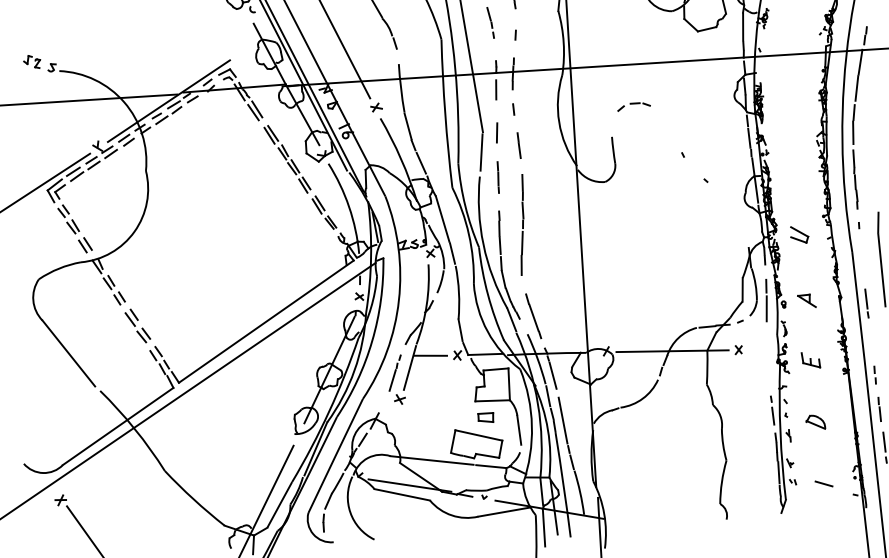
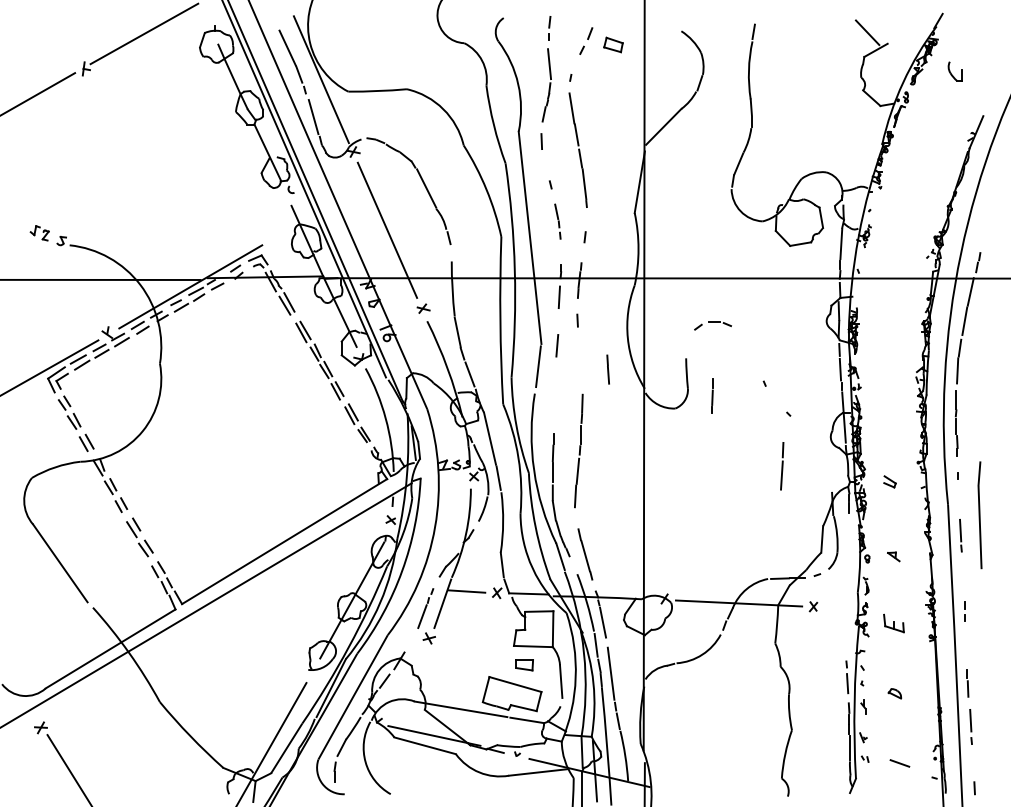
line: (518, 145) -> (607, 369), moved
line: (498, 177) -> (712, 395), moved
part: (799, 234) -> (889, 481), size x0.6
line: (766, 300) -> (782, 466), moved
part: (806, 300) -> (893, 556), size x0.6
line: (866, 303) -> (960, 535), moved
line: (874, 373) -> (964, 609), moved
part: (815, 422) -> (894, 693), size x0.6

